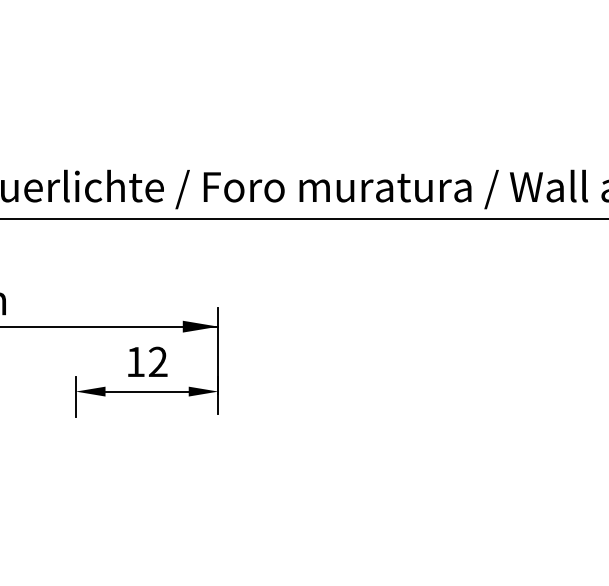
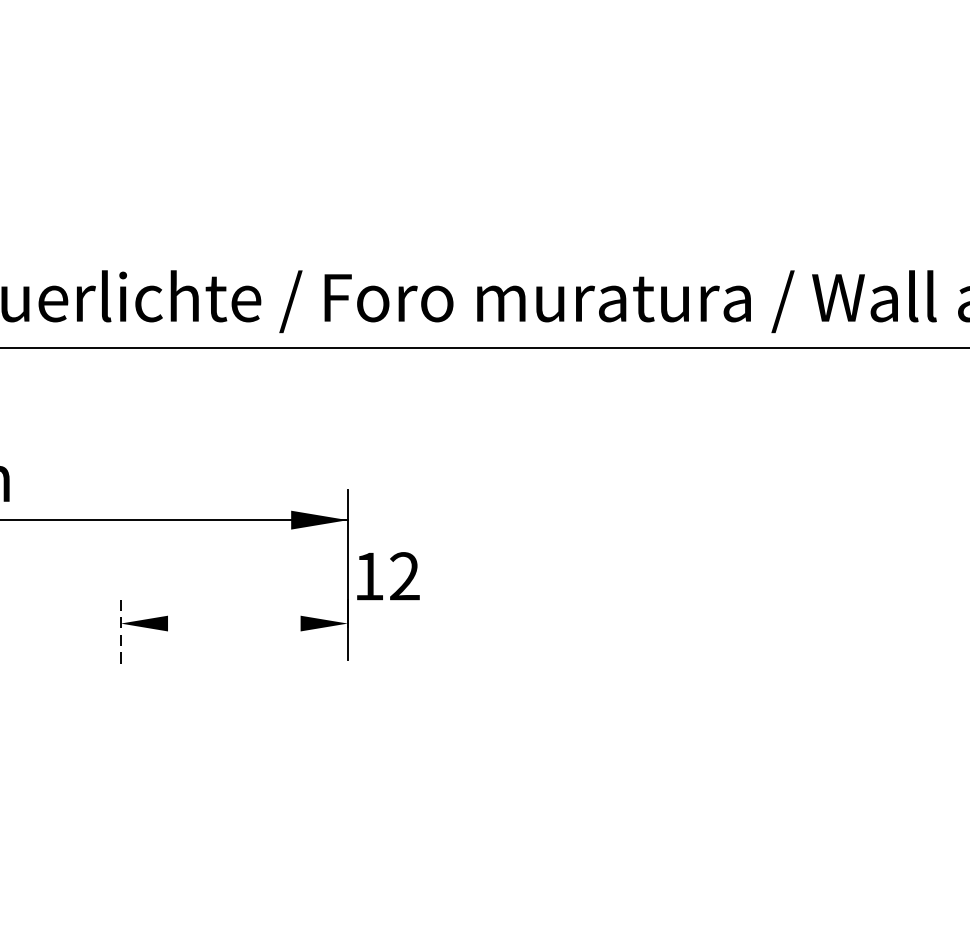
text: (147, 361) -> (387, 575), moved
line: (146, 391) -> (233, 623), removed
line: (75, 396) -> (120, 631), solid -> dashed

